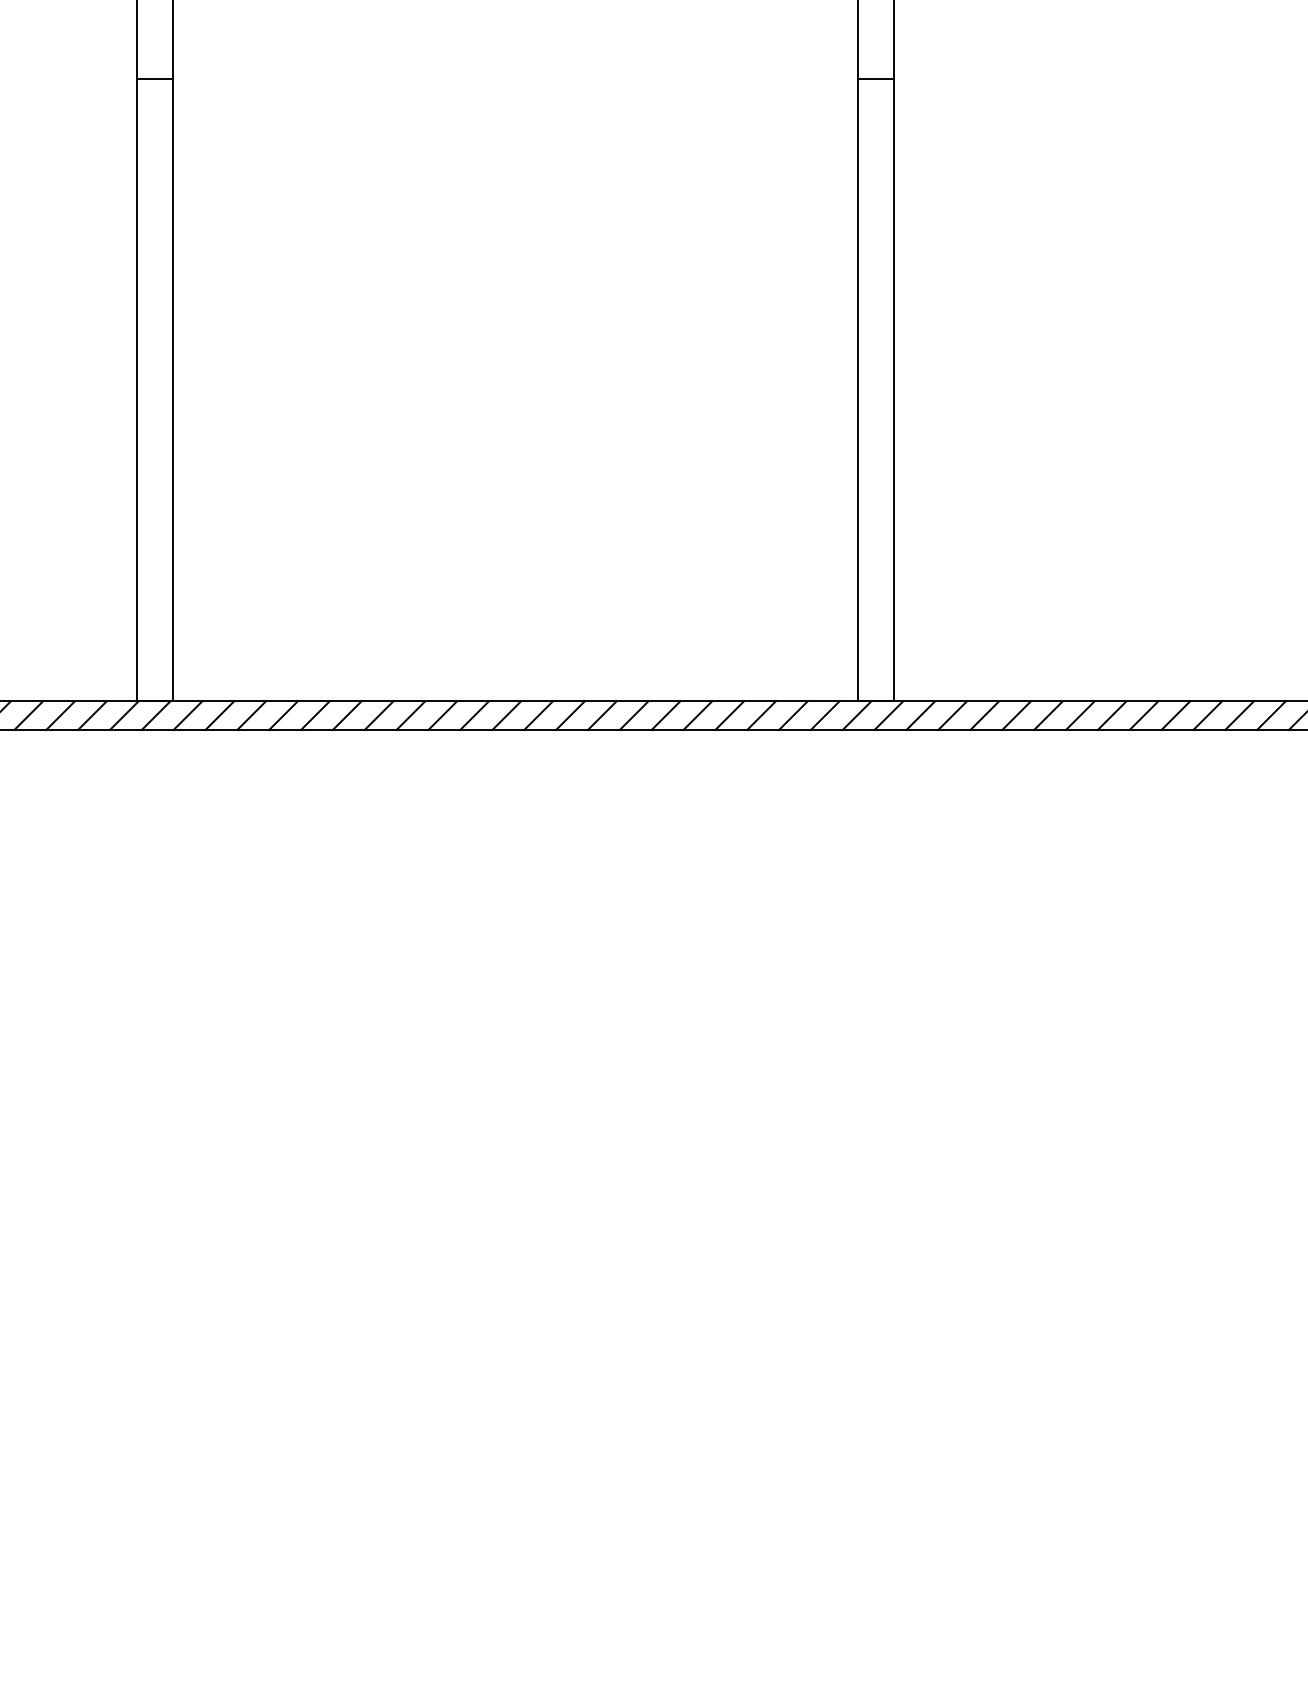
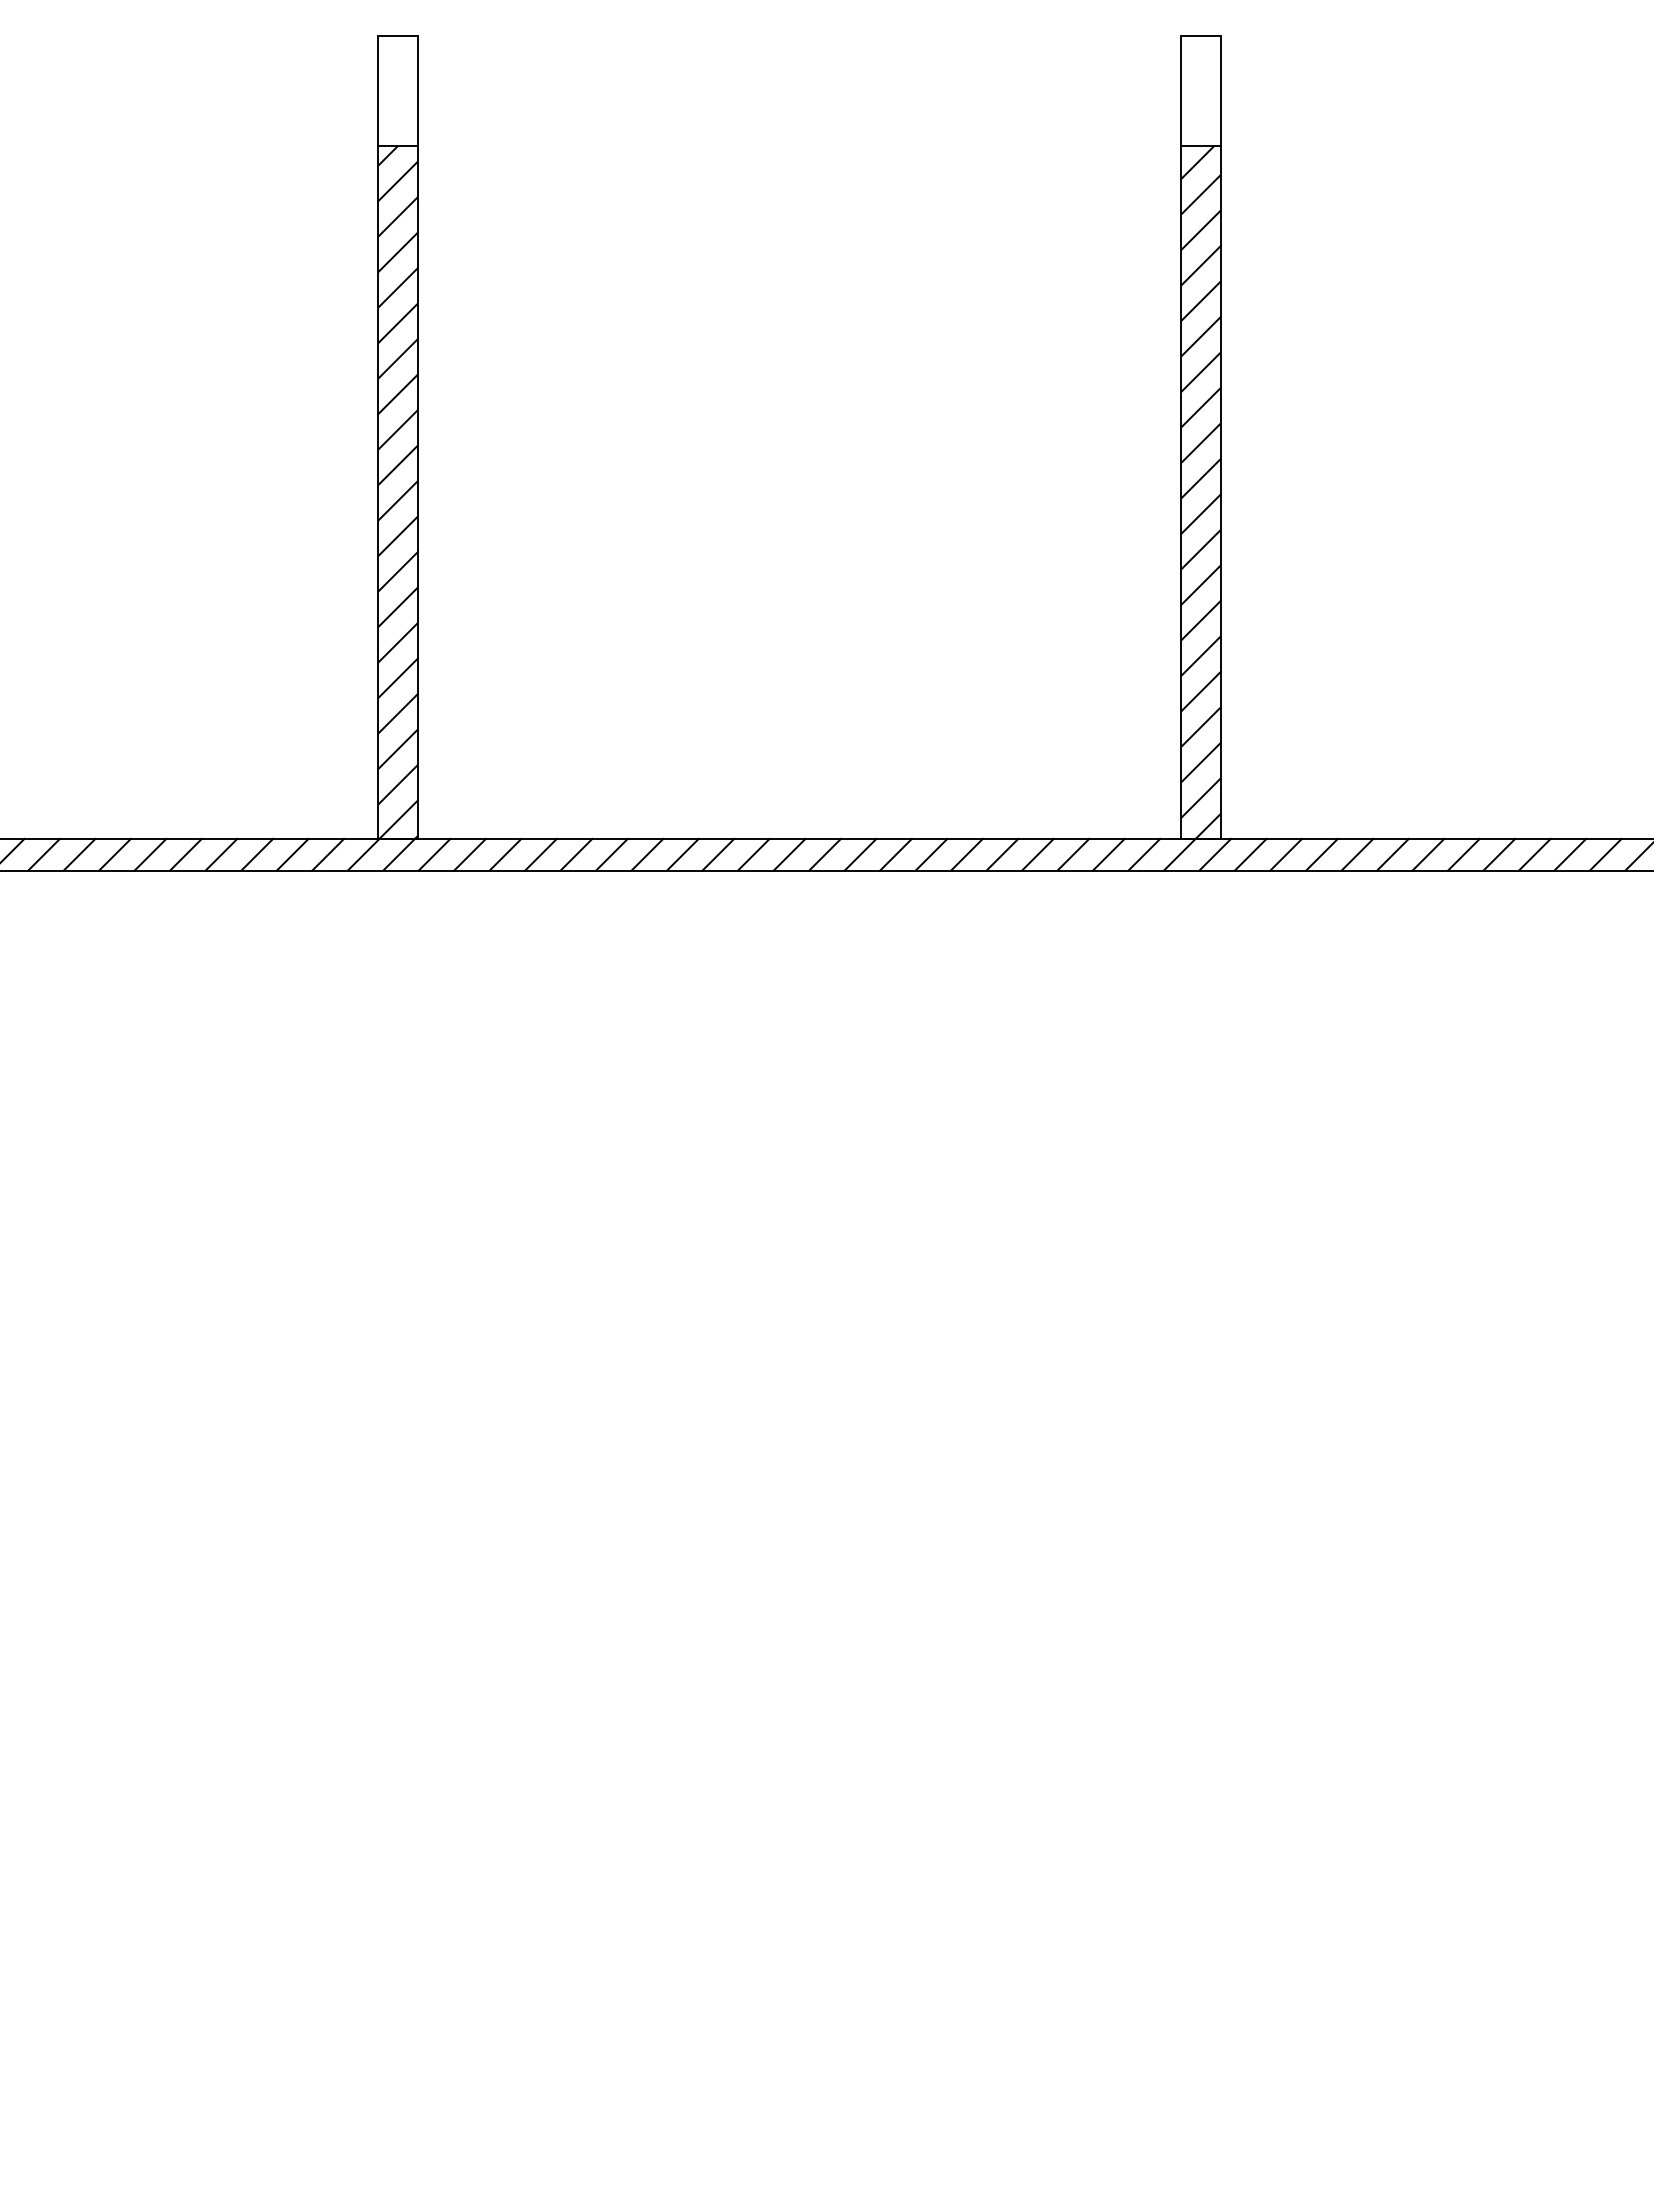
hatch: (155, 390) -> (398, 492), added
hatch: (876, 390) -> (1201, 492), added

